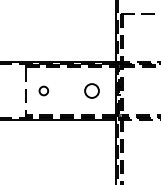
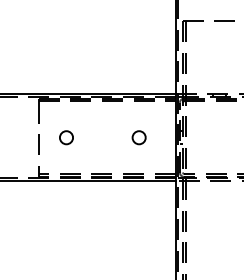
circle: (91, 90) -> (138, 136), size x0.62

